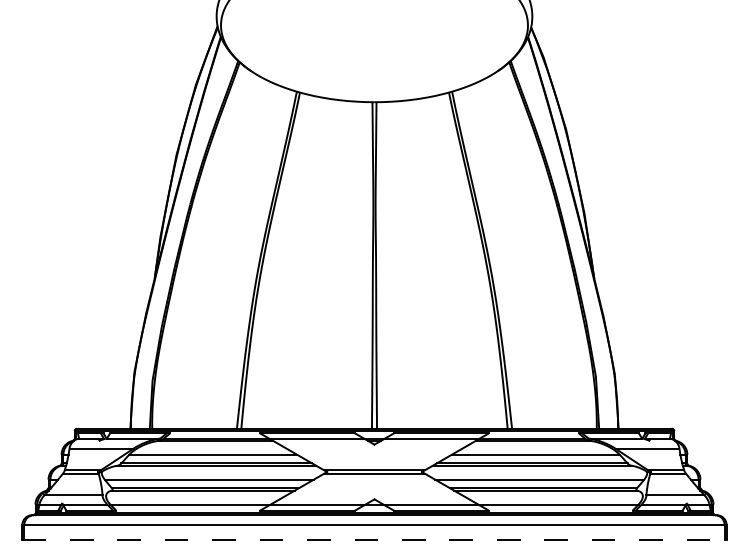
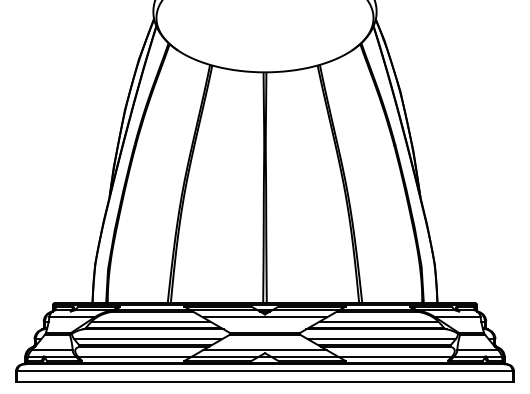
line: (374, 448) -> (265, 317), added
line: (374, 495) -> (265, 350), added
line: (374, 540) -> (265, 382), dashed -> solid

